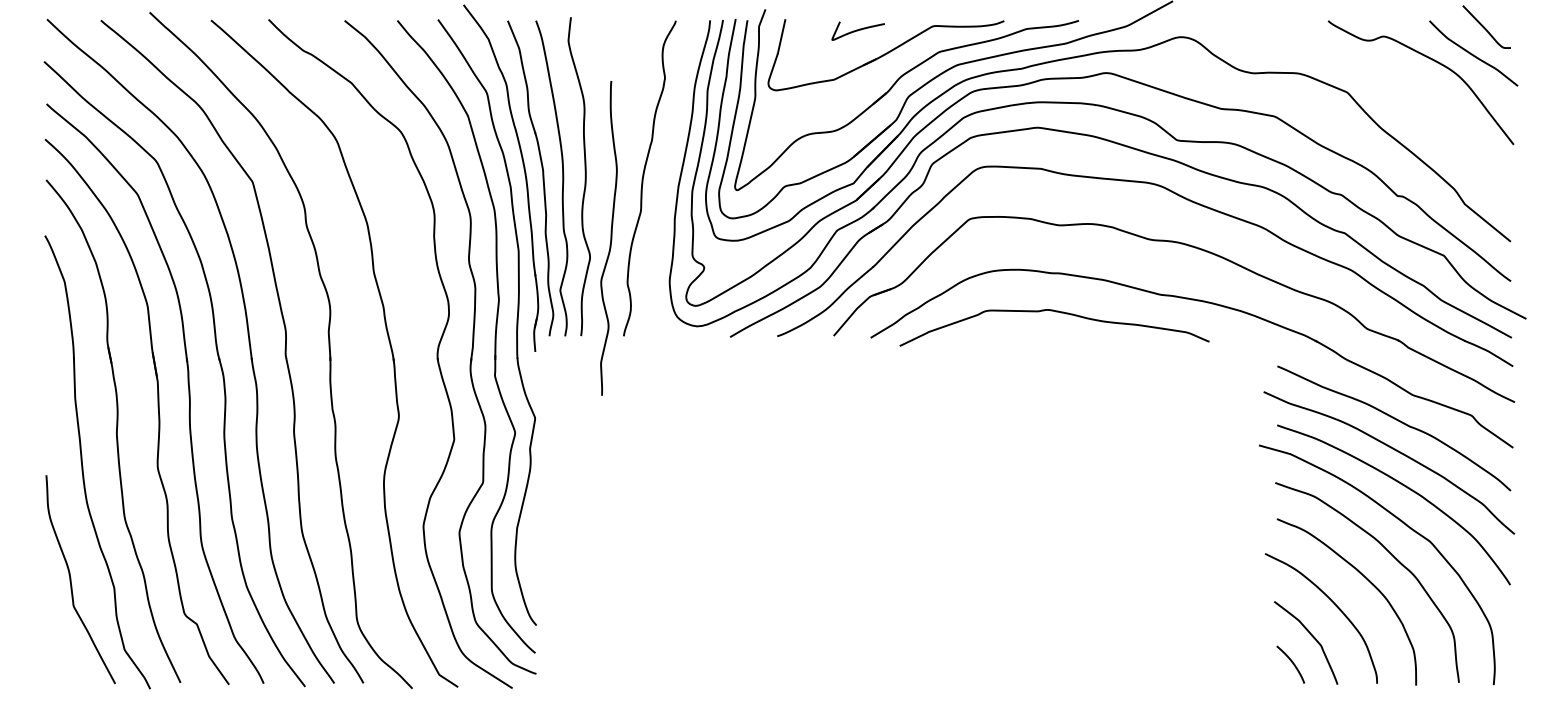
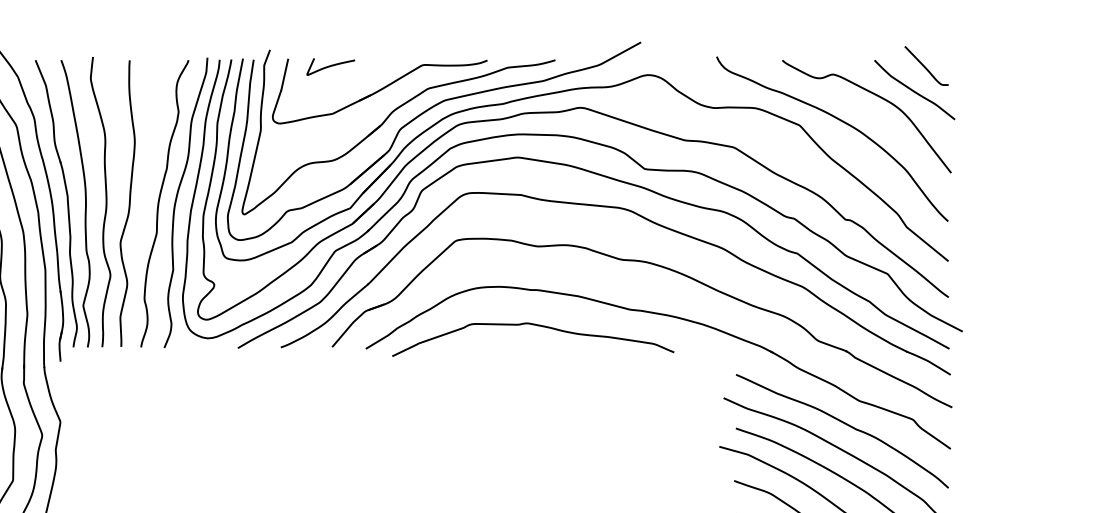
curve: (857, 30) -> (330, 66), moved
curve: (1391, 87) -> (839, 120), added
curve: (663, 173) -> (177, 199), added
curve: (610, 238) -> (129, 203), moved

